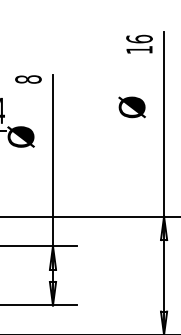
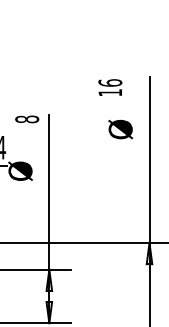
text: (139, 44) -> (110, 87), moved
text: (131, 107) -> (120, 129), moved

